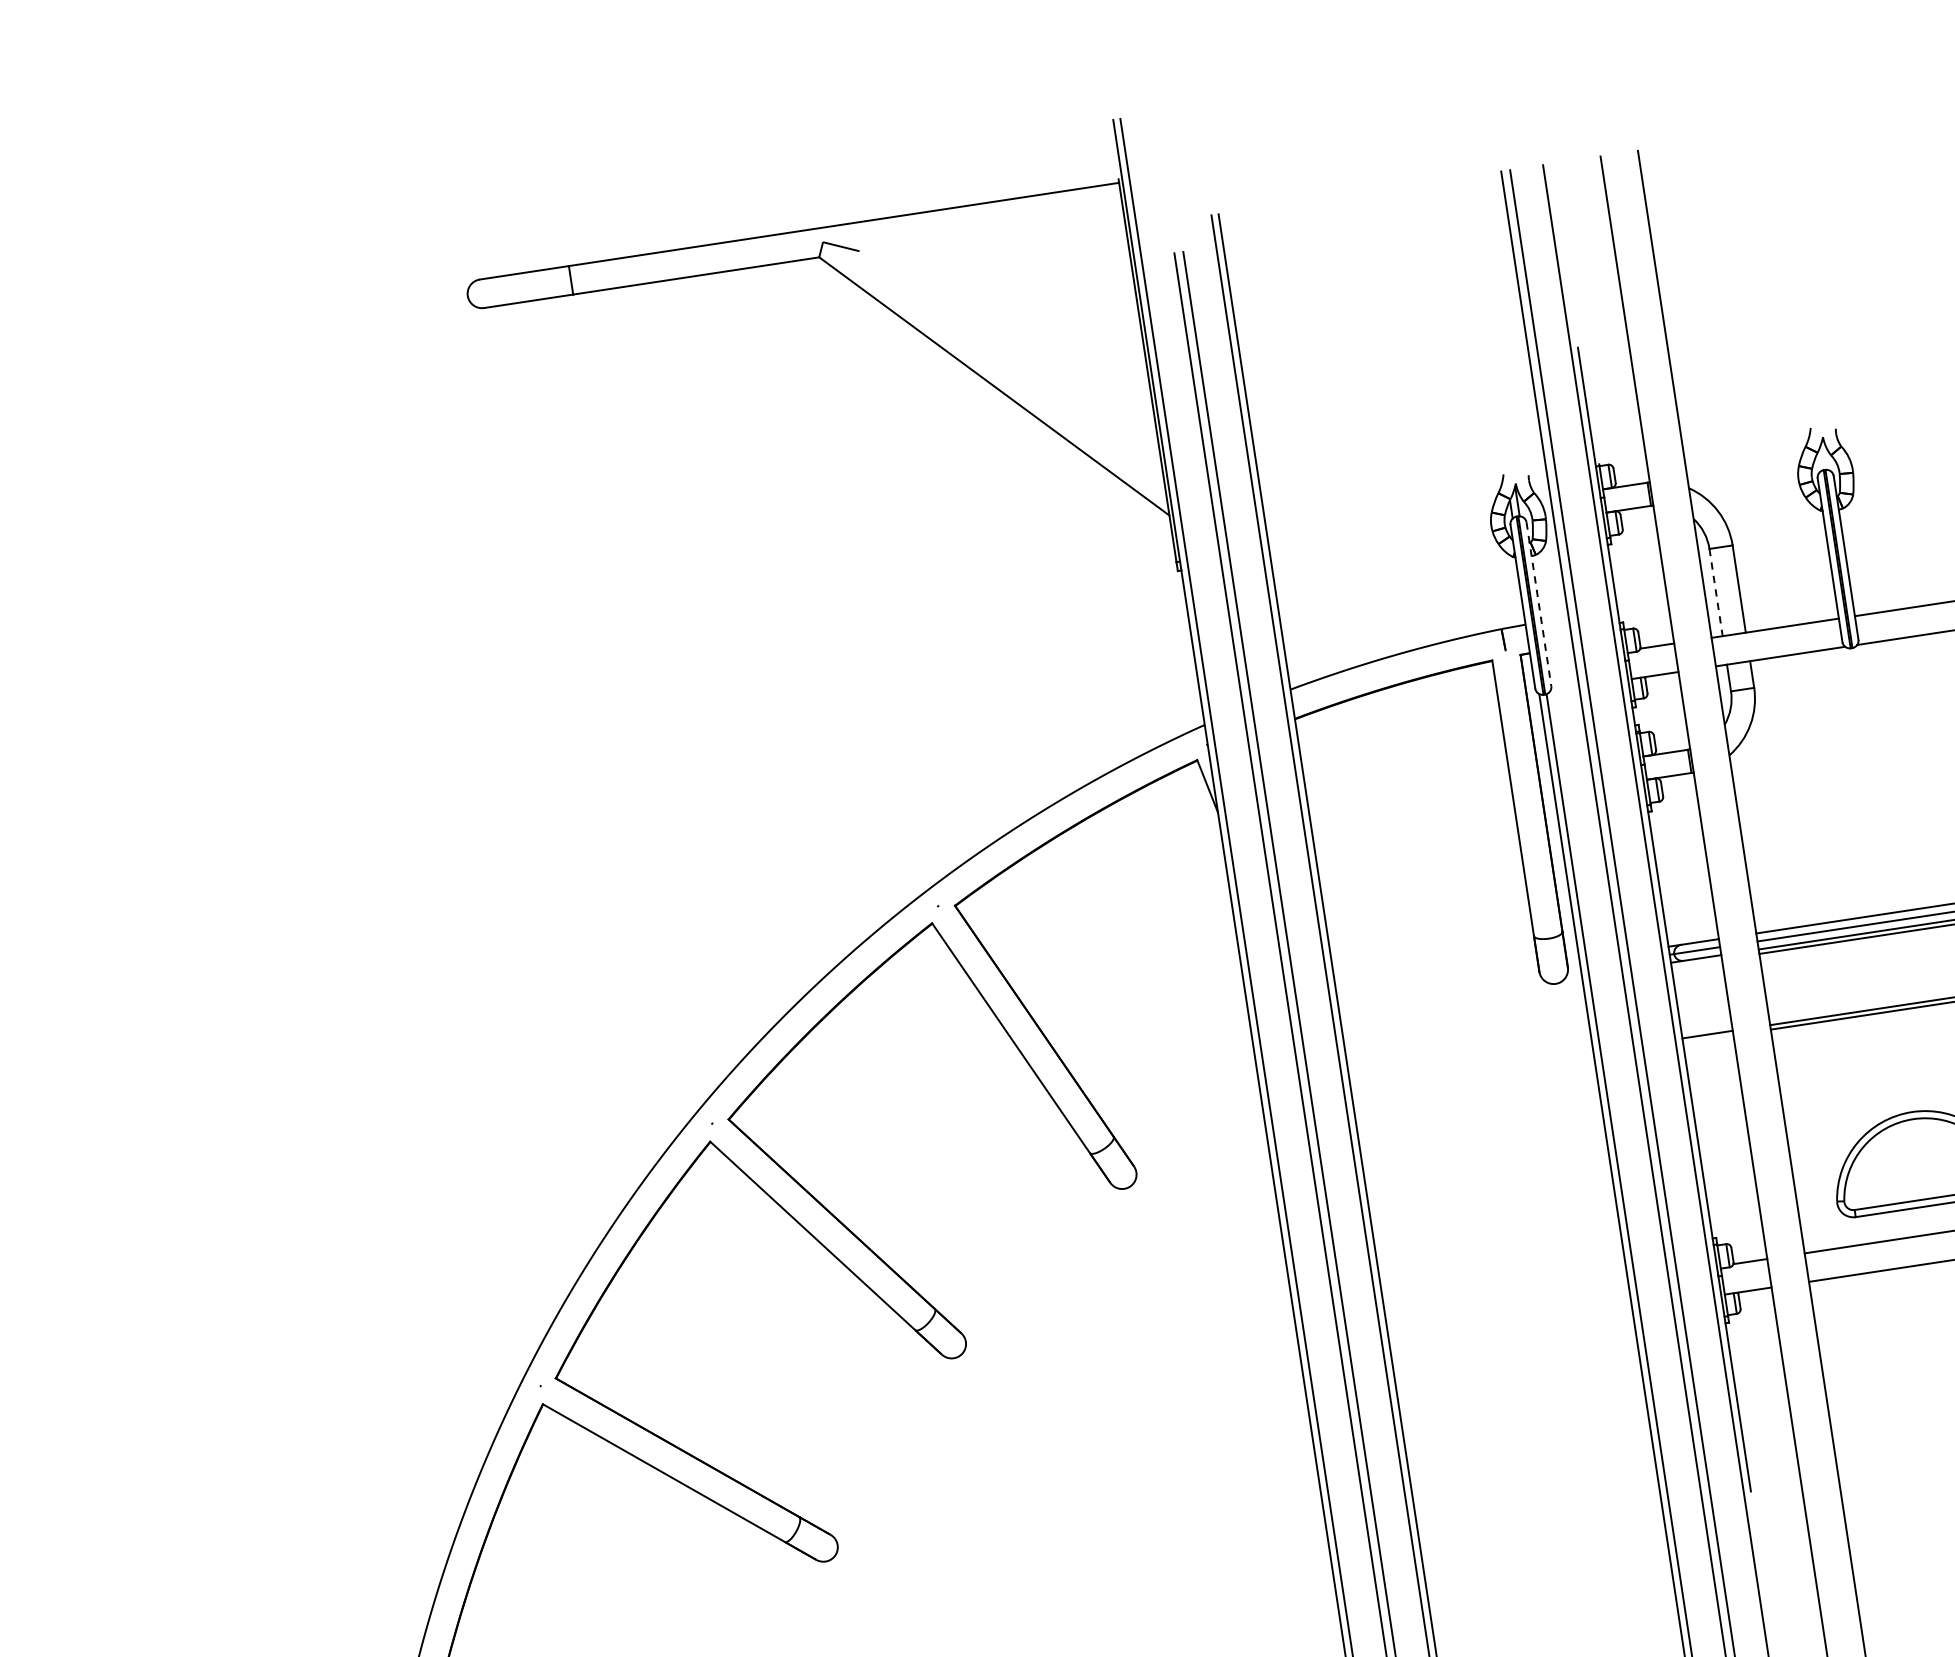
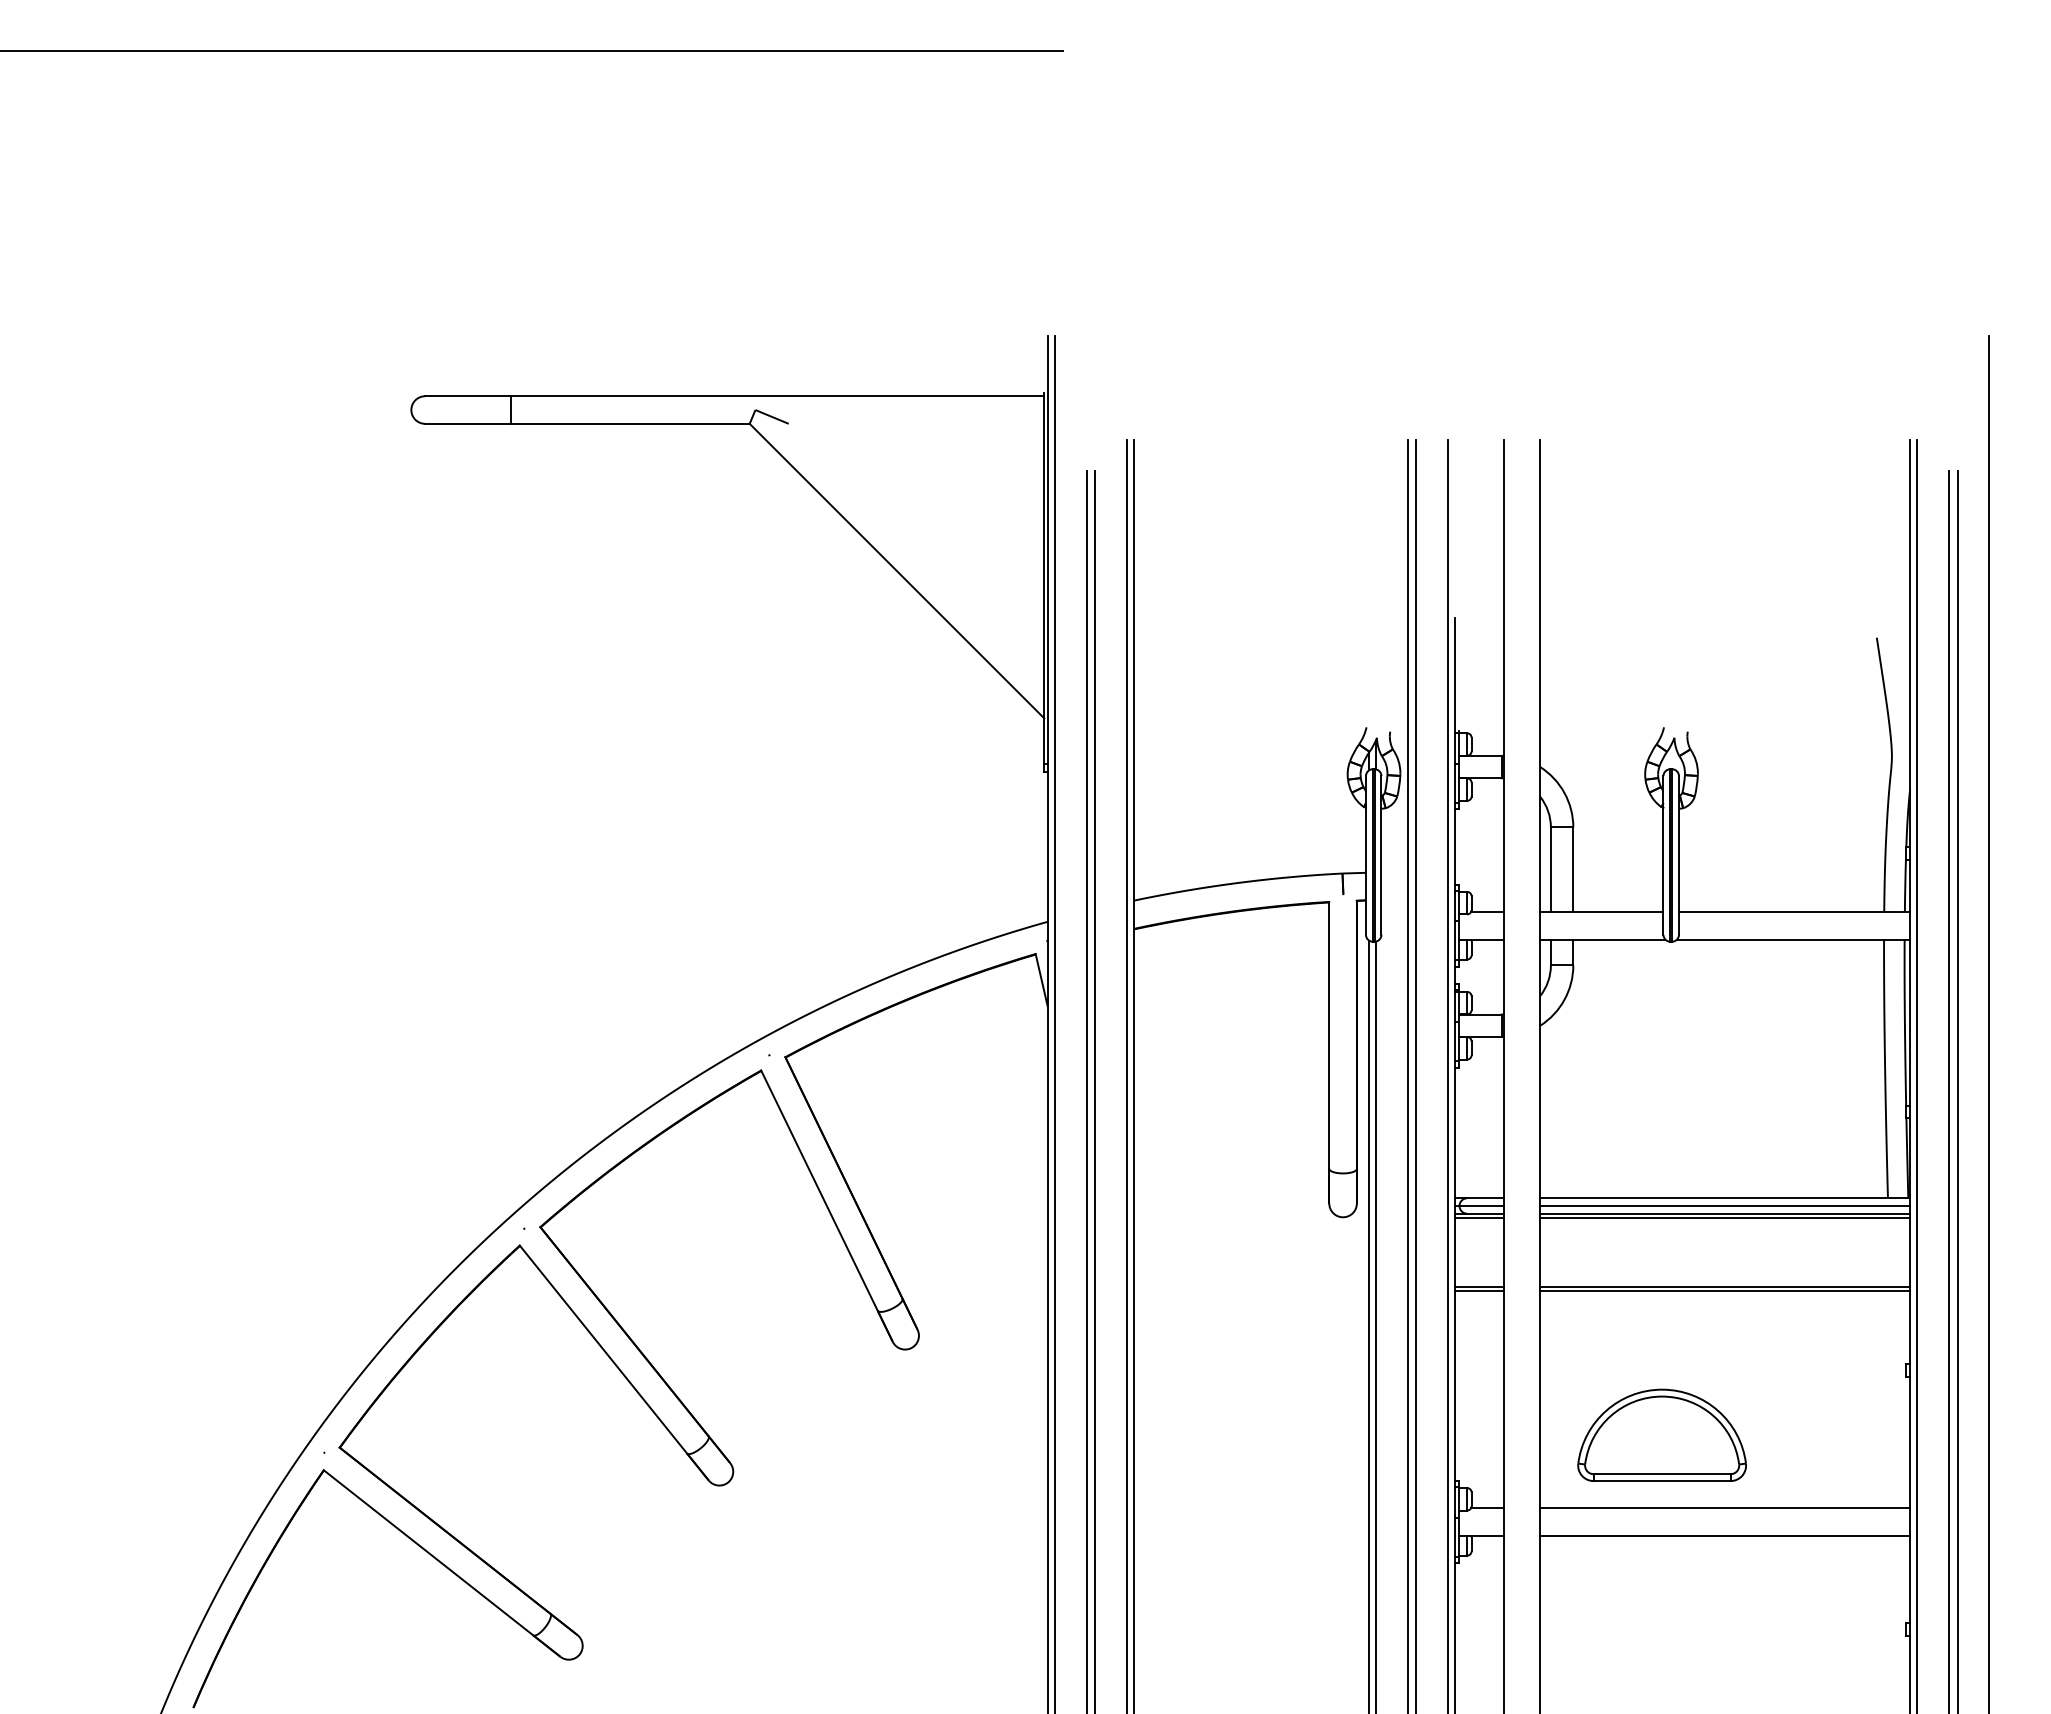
line: (1715, 593) -> (1550, 870), dashed -> solid
line: (1538, 604) -> (1381, 855), dashed -> solid
line: (1696, 963) -> (1479, 1218), added
line: (1708, 1039) -> (1479, 1291), added

